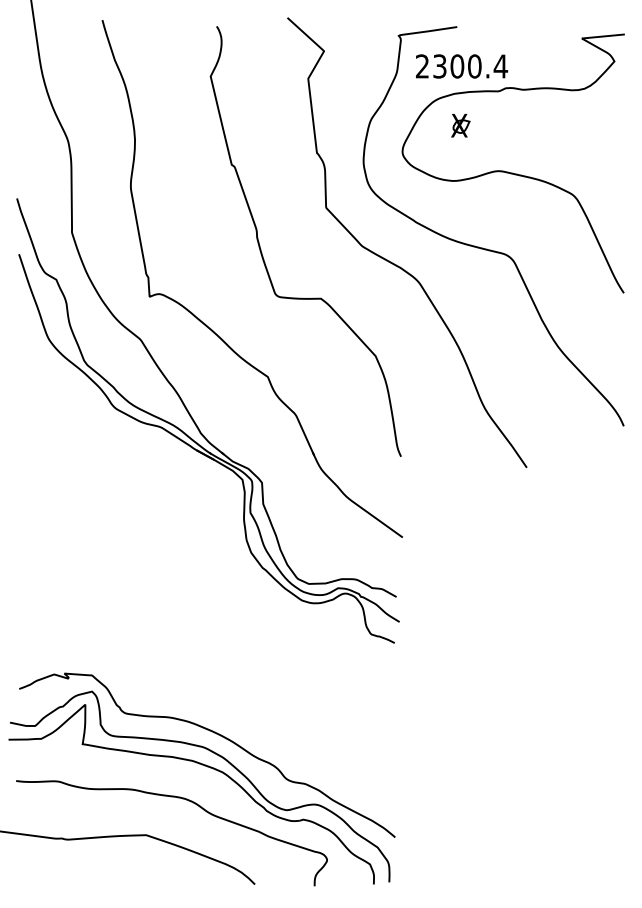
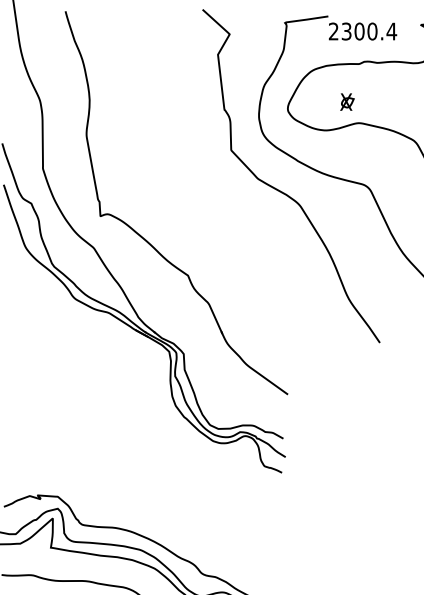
text: (462, 66) -> (363, 31), moved
part: (460, 125) -> (347, 101), moved
curve: (262, 252) -> (184, 183), removed

